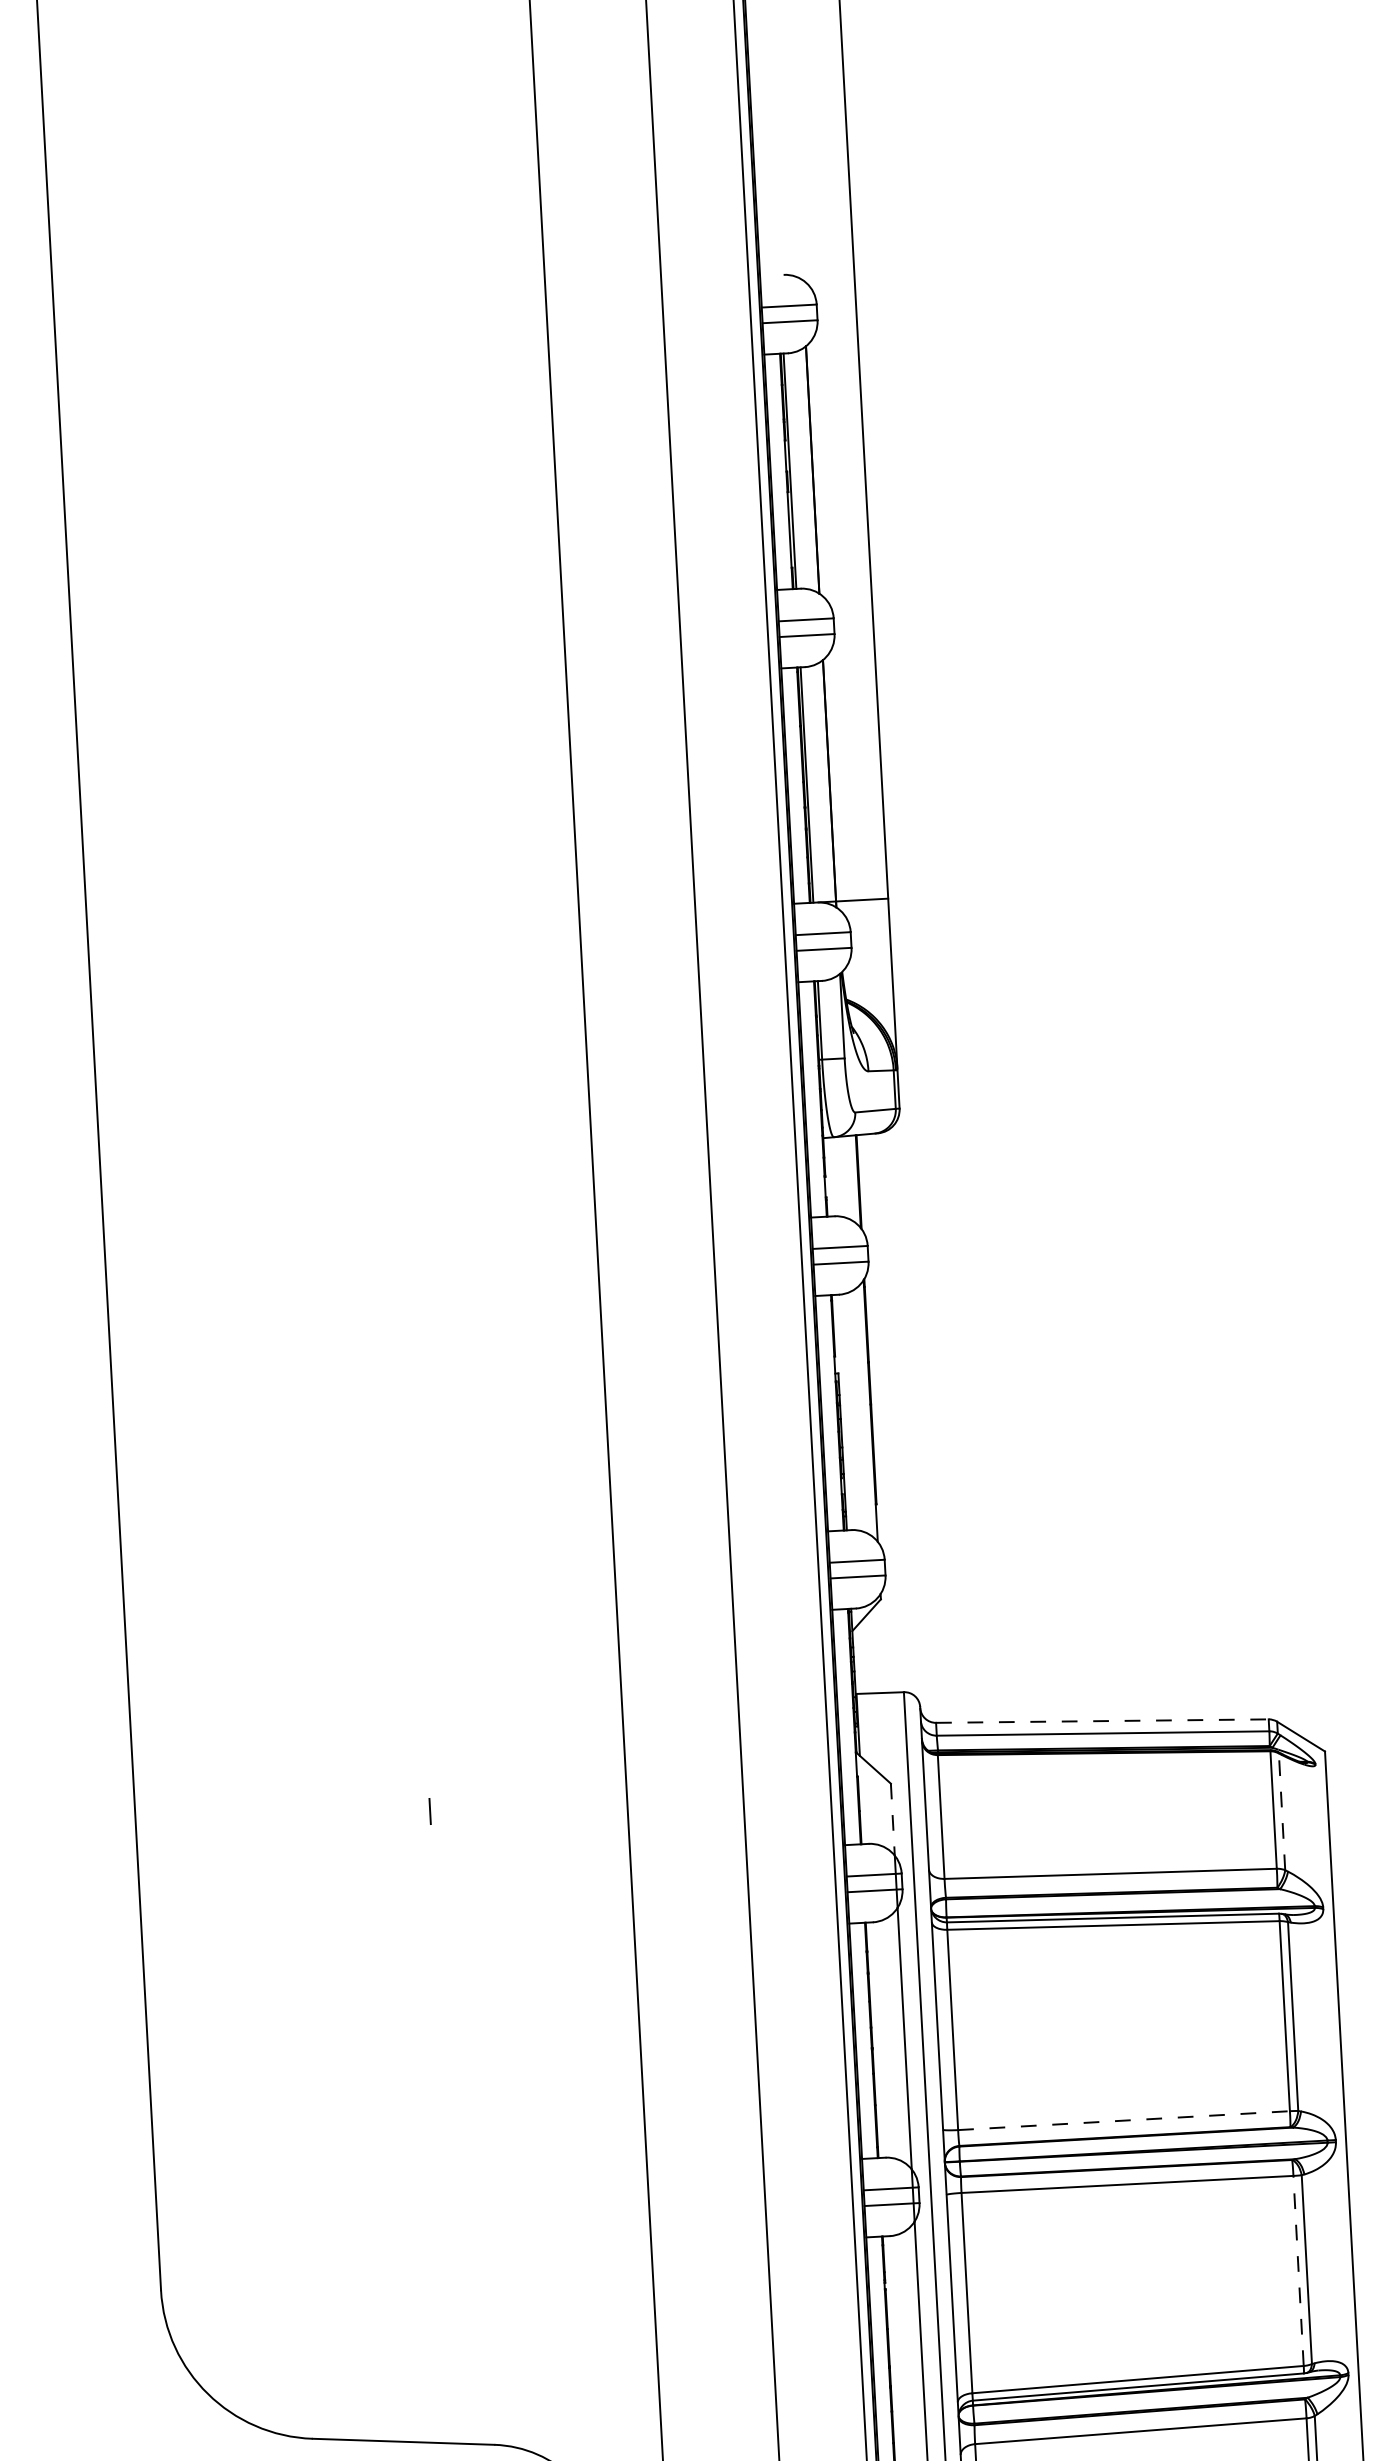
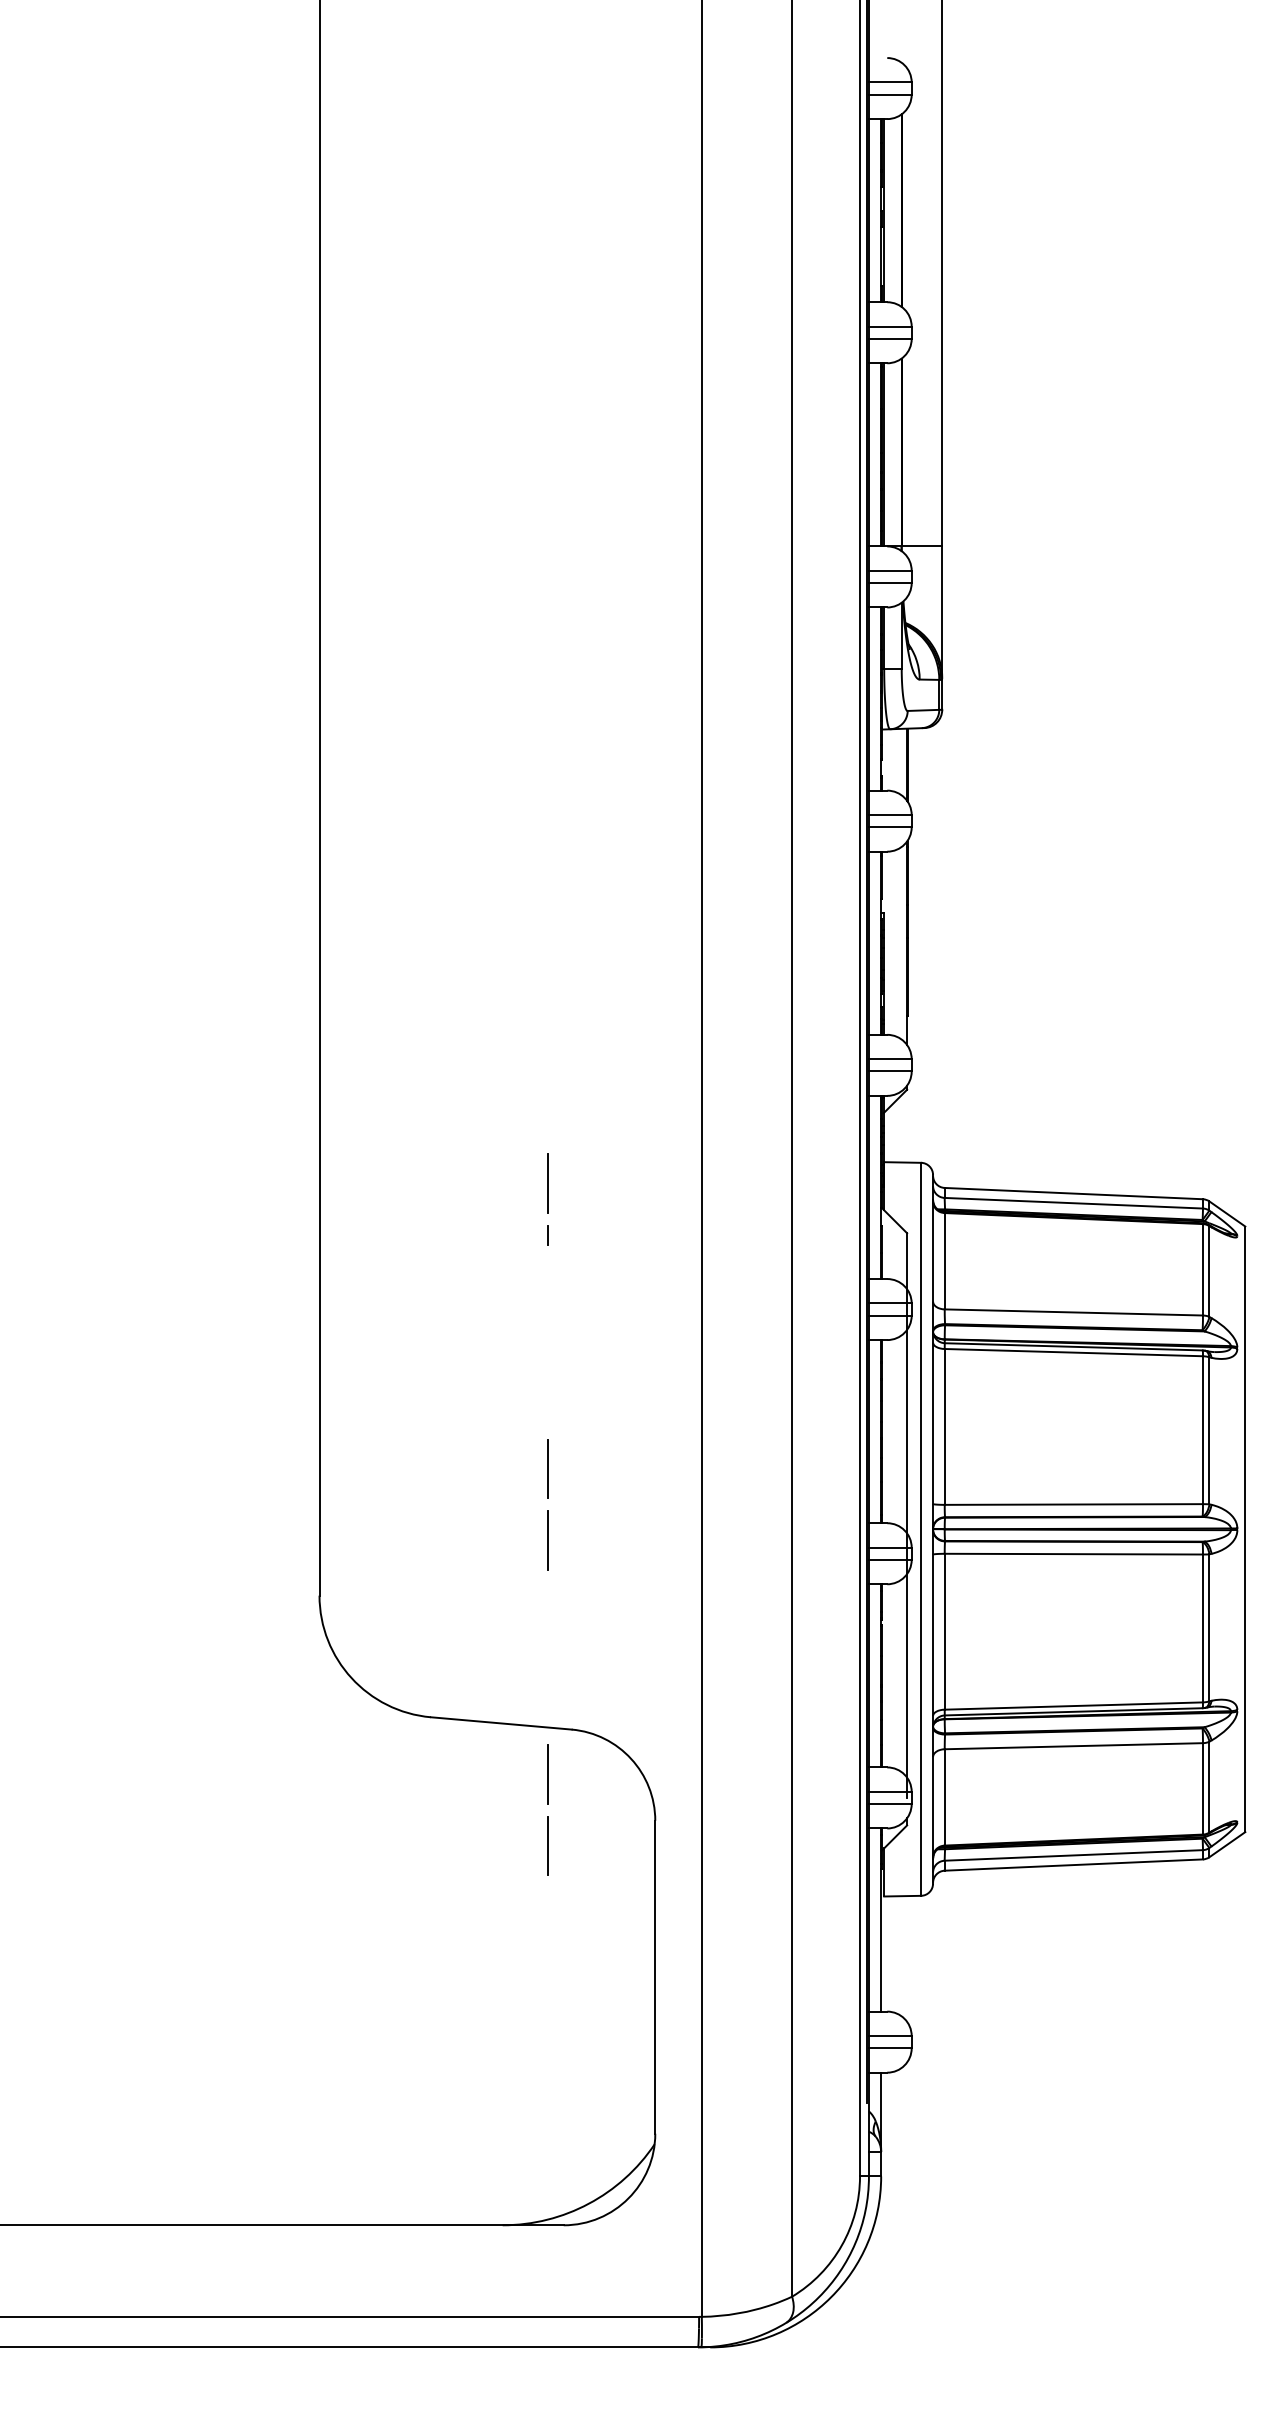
line: (1103, 1720) -> (1074, 1193), dashed -> solid
line: (426, 1744) -> (548, 1183), added
line: (1282, 1811) -> (1209, 1271), dashed -> solid
line: (893, 1819) -> (907, 1261), dashed -> solid
line: (446, 2110) -> (548, 1468), added
line: (1124, 2120) -> (1074, 1504), dashed -> solid
line: (450, 2203) -> (547, 1540), added
line: (1297, 2271) -> (1202, 1628), dashed -> solid

